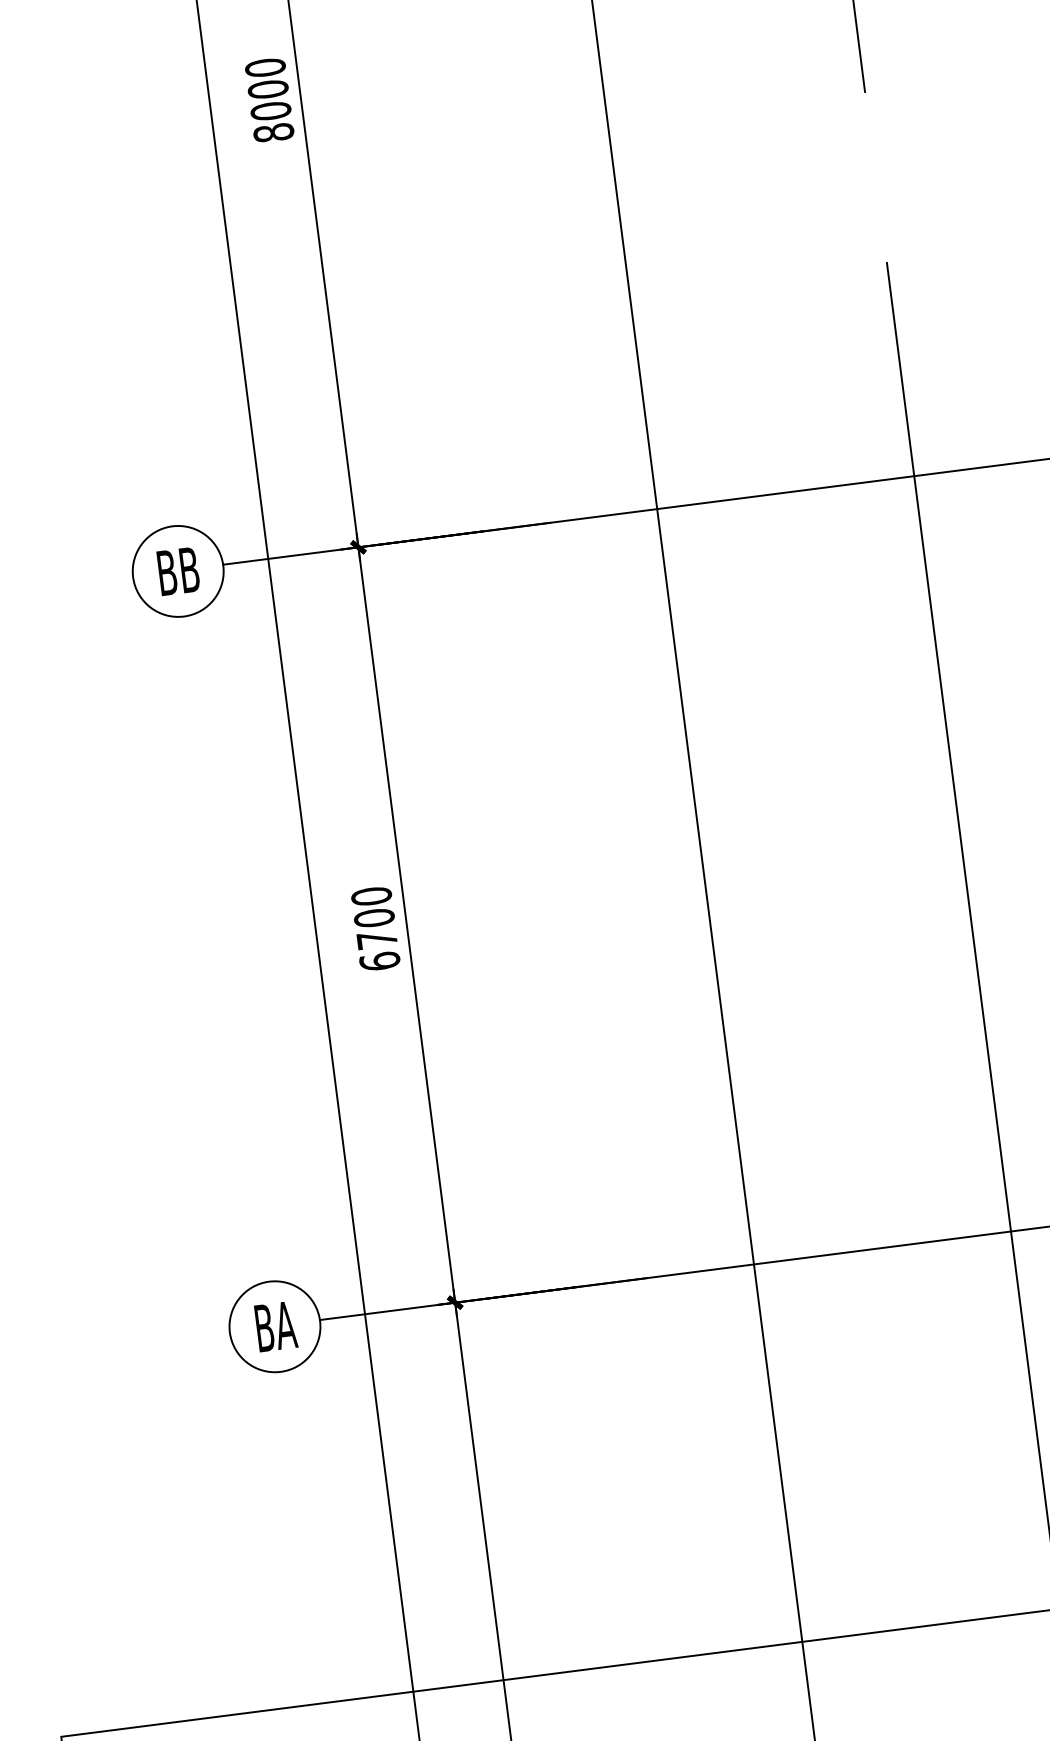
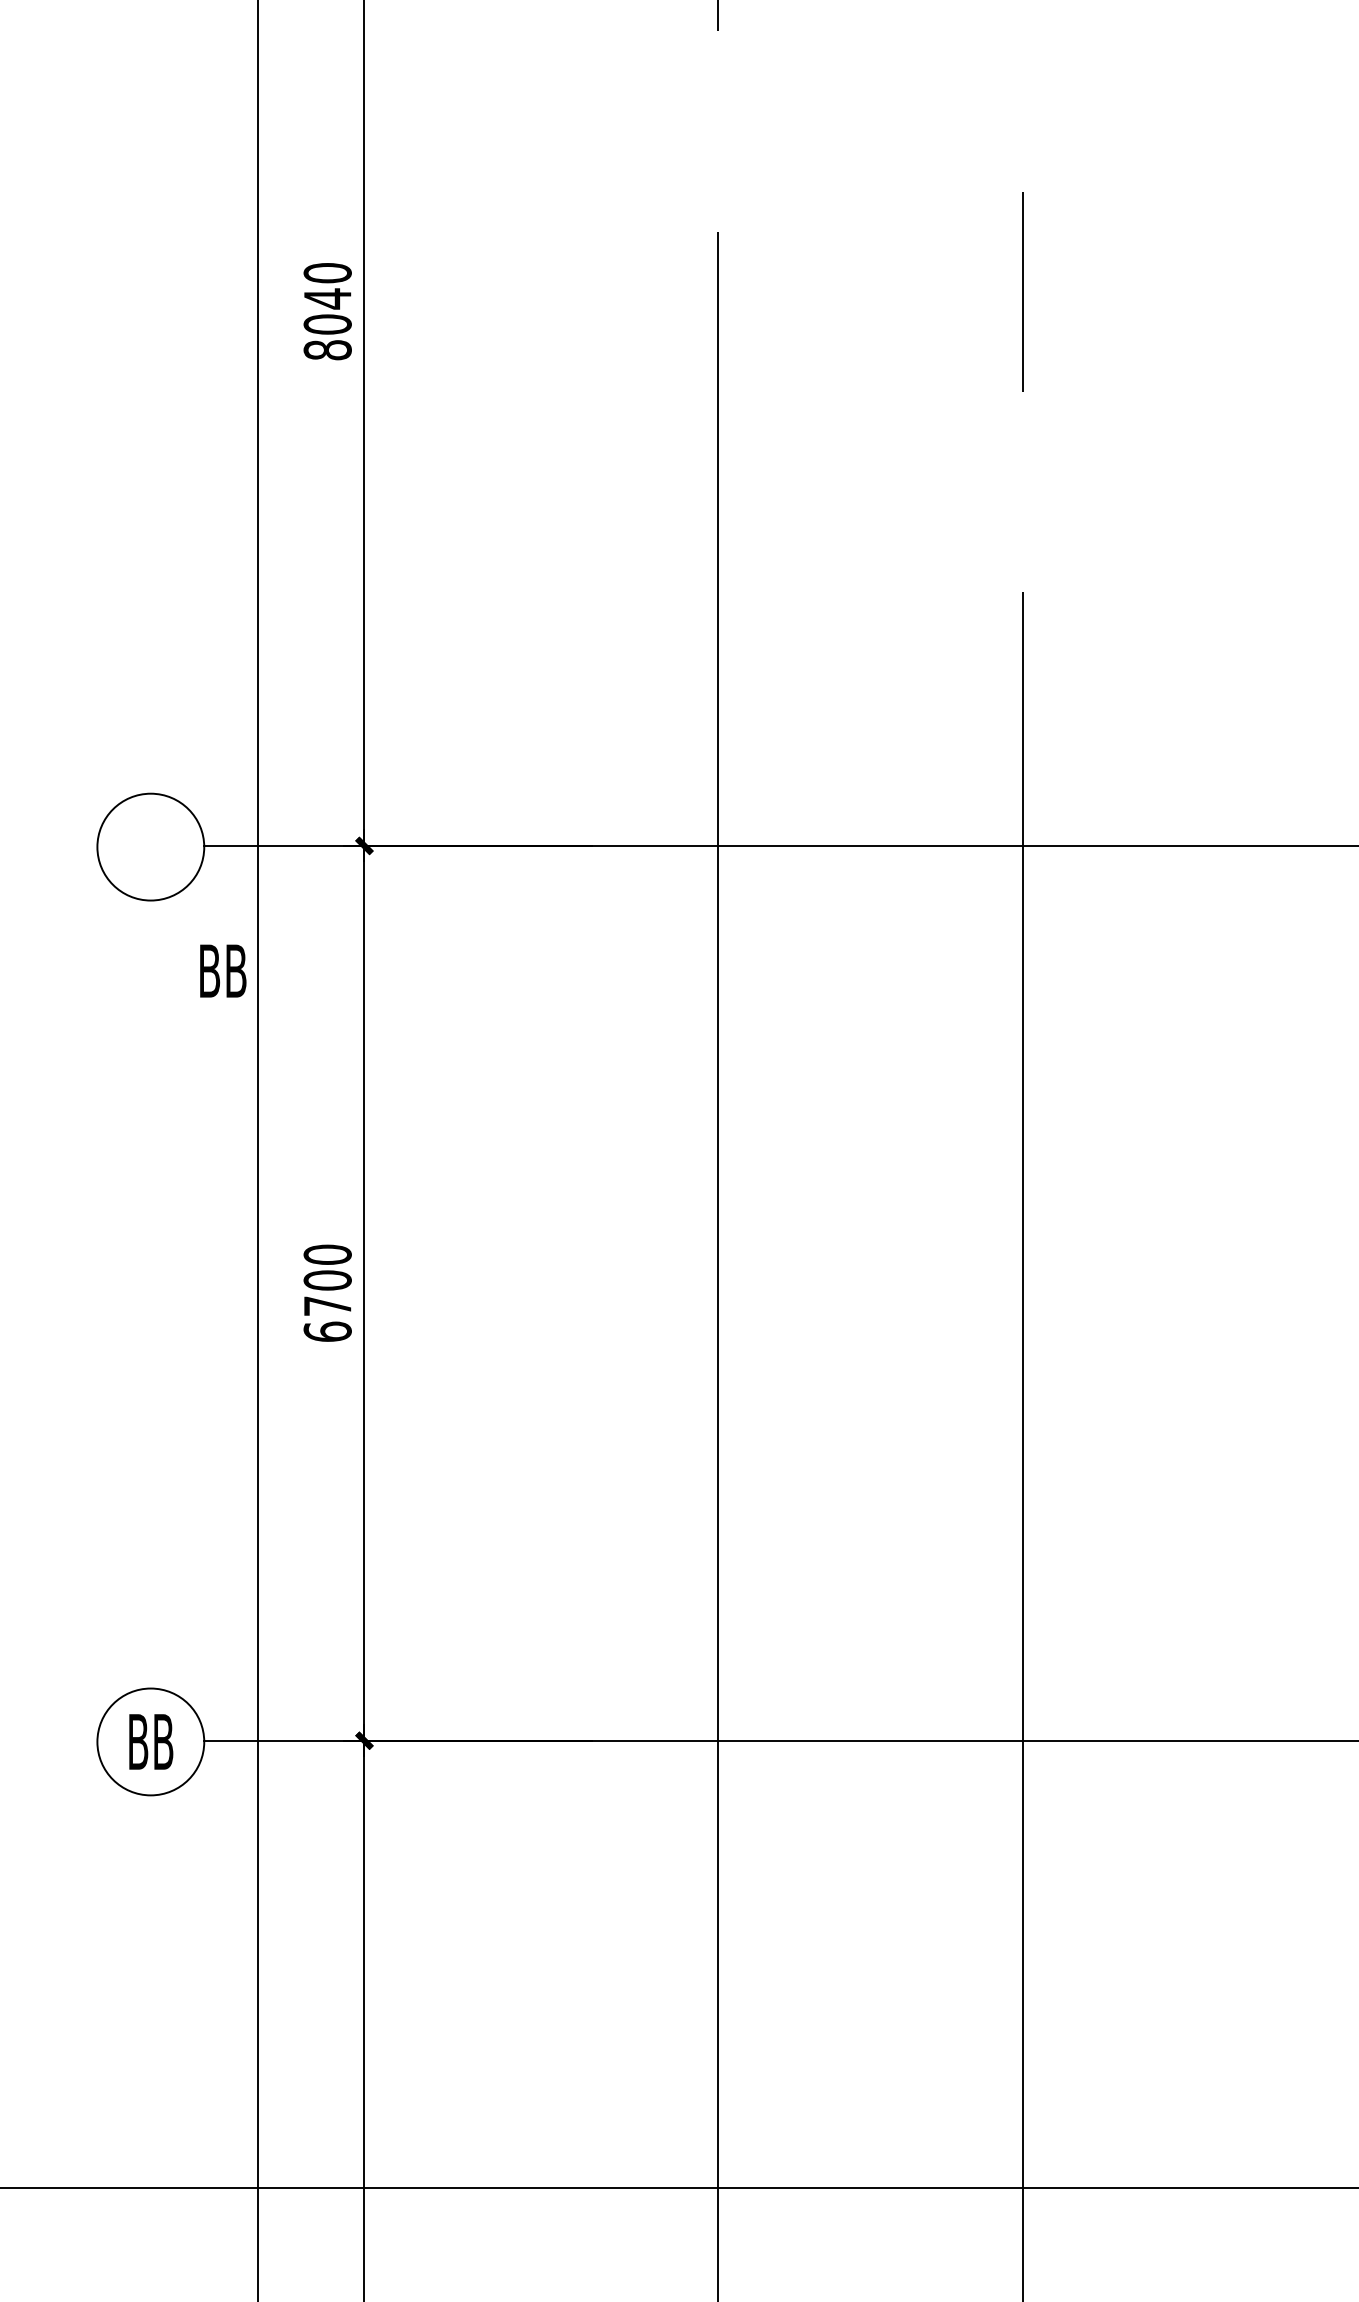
text: (268, 89) -> (327, 298), 8000 -> 8040
text: (178, 570) -> (223, 970), moved
text: (285, 1325) -> (163, 1741), BA -> BB

